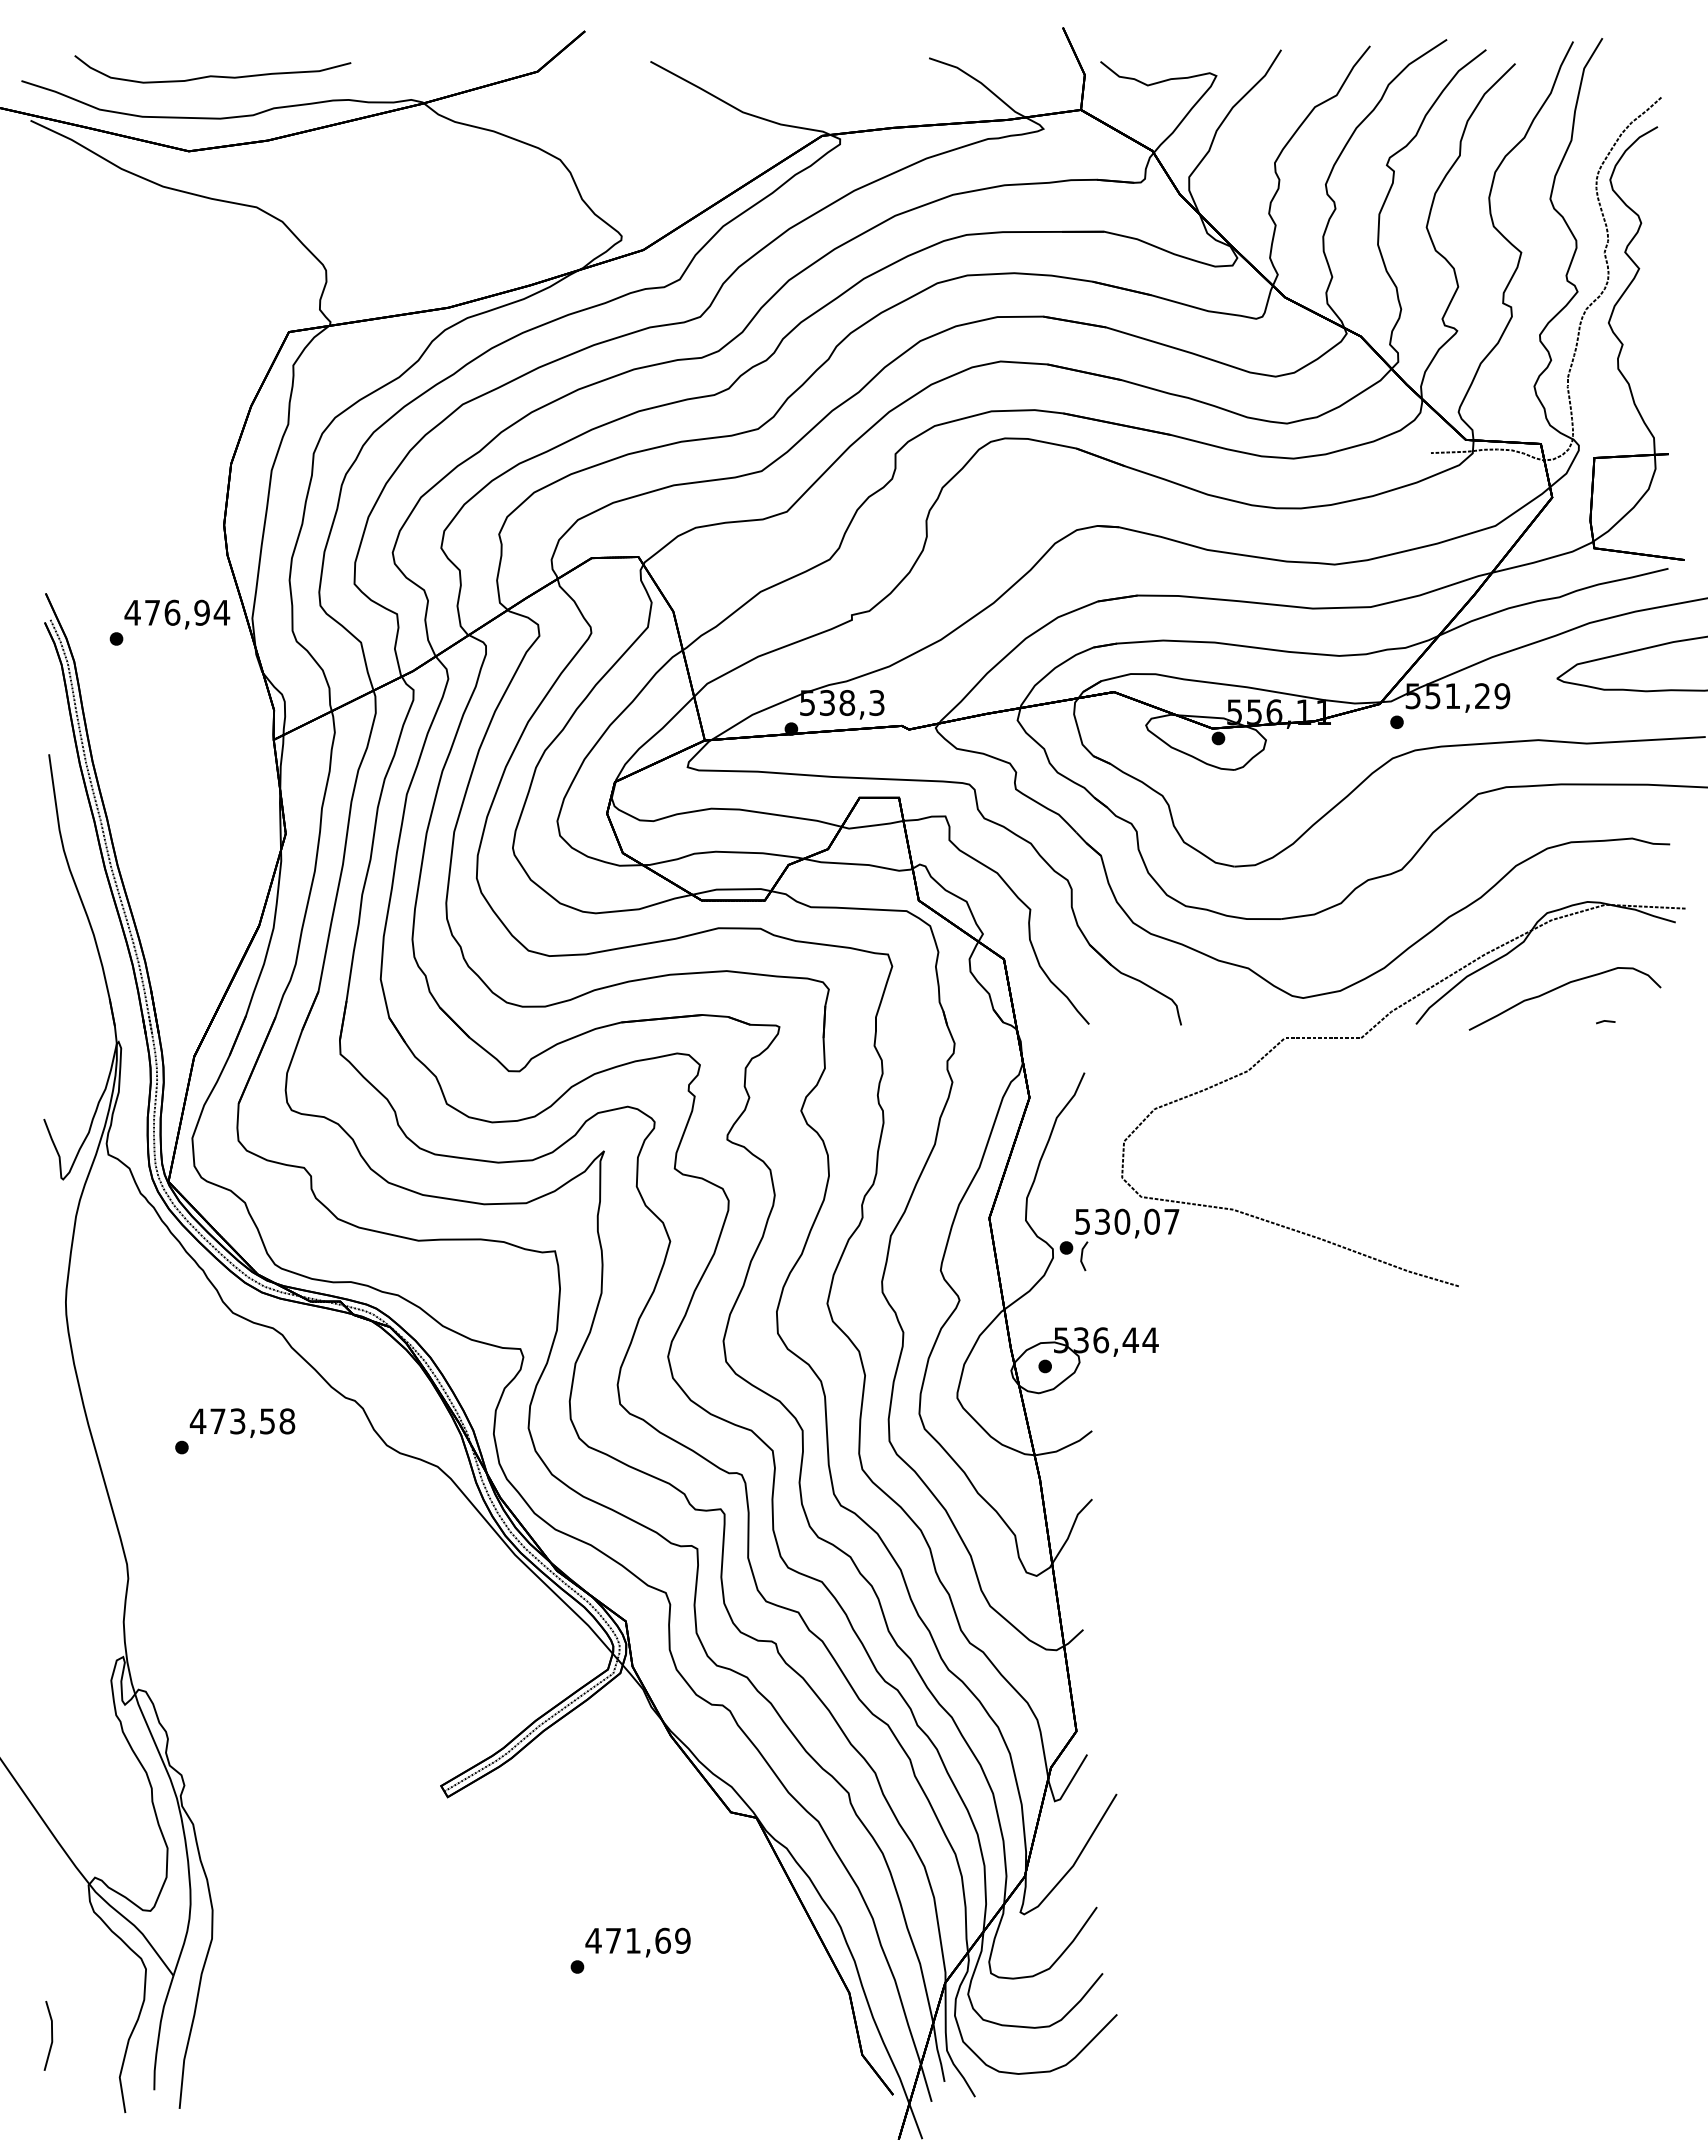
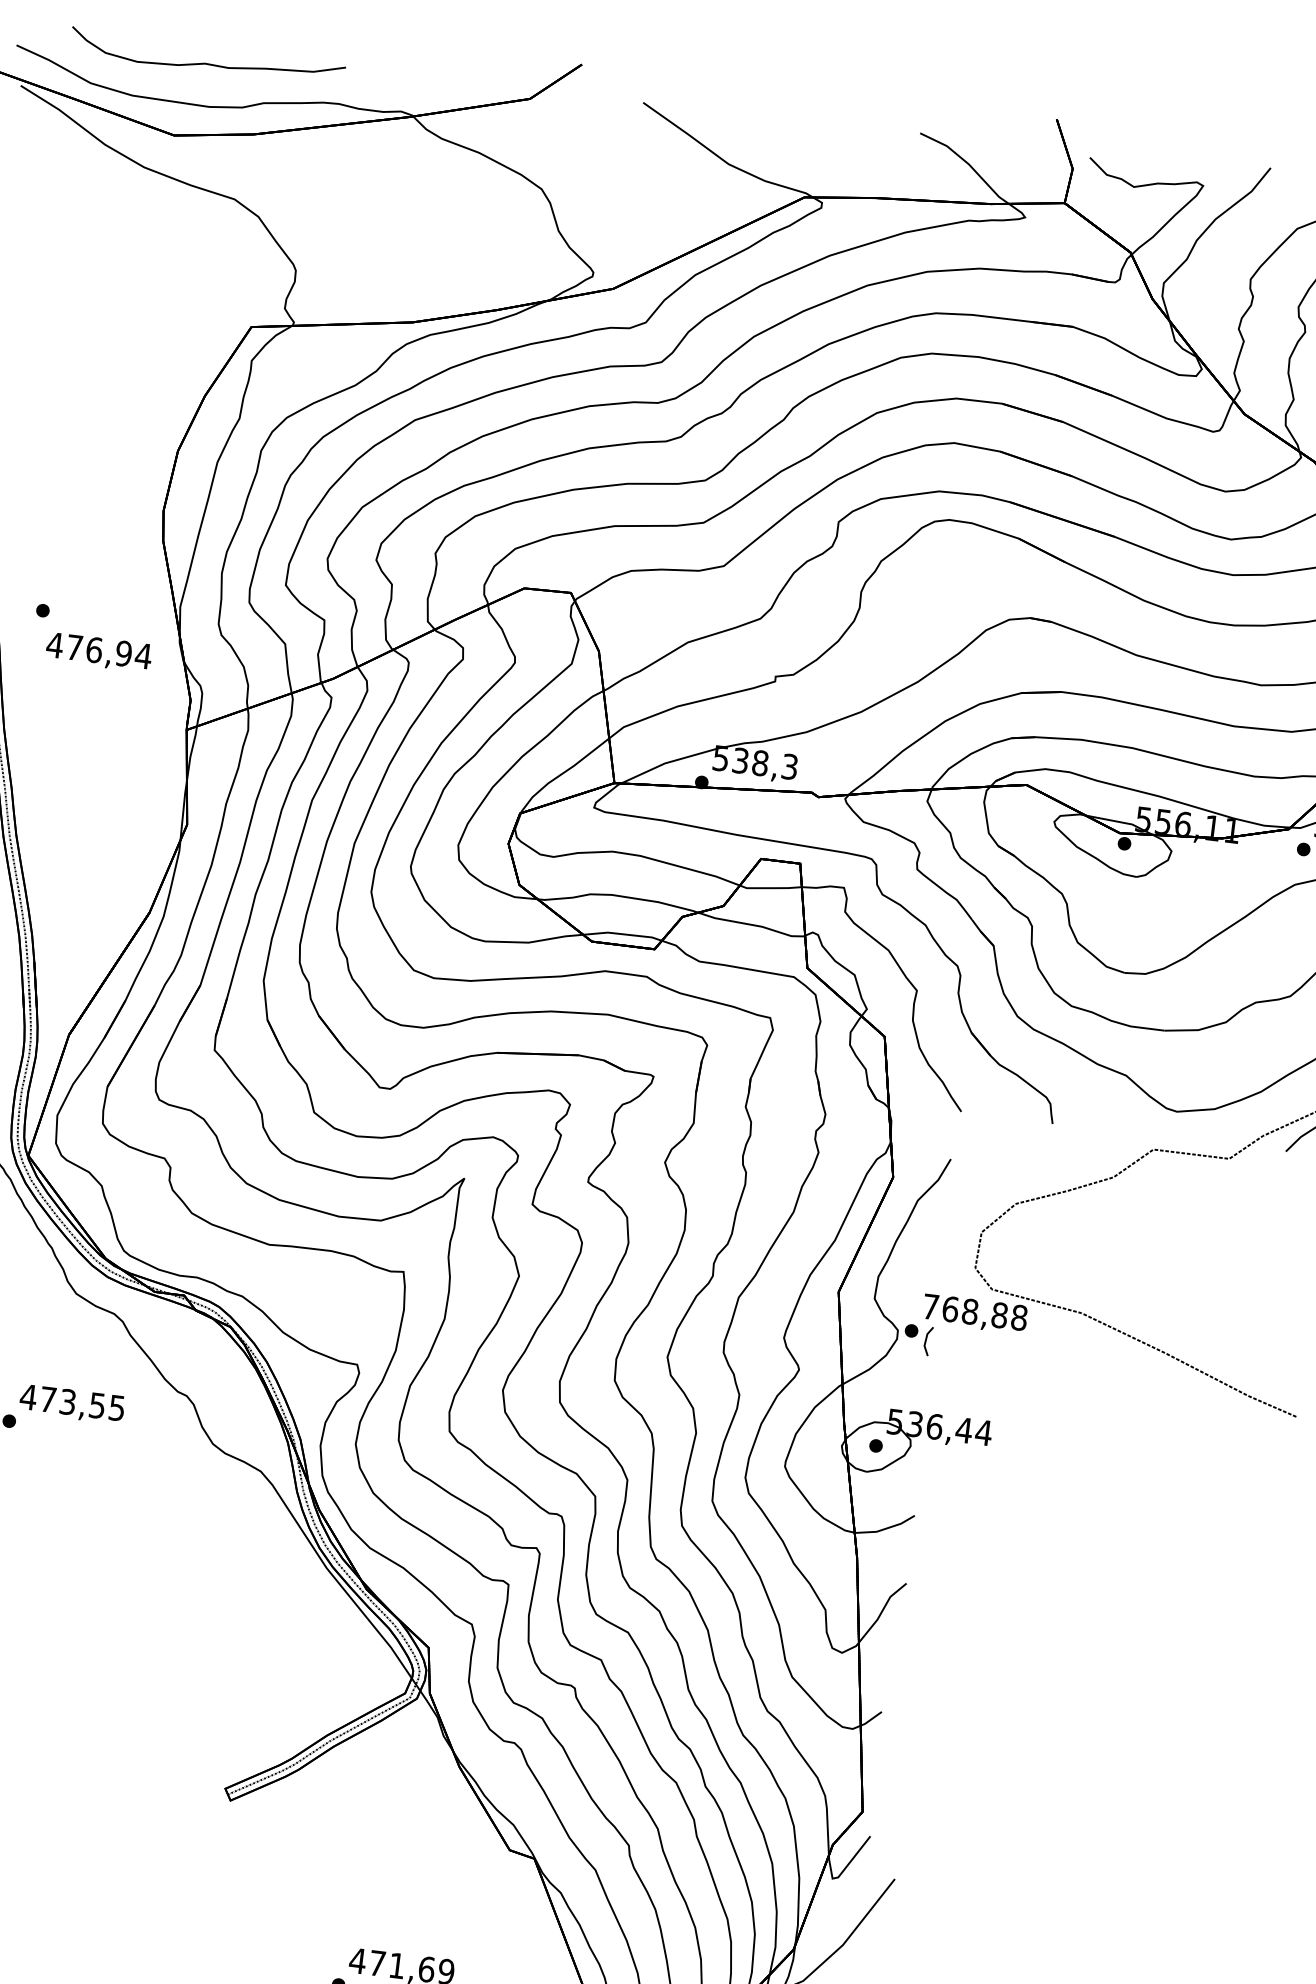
text: (177, 614) -> (99, 652), moved
text: (1127, 1221) -> (975, 1312), 530,07 -> 768,88
text: (287, 1421) -> (117, 1408), 473,58 -> 473,55

